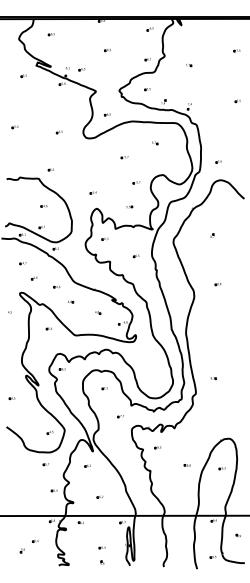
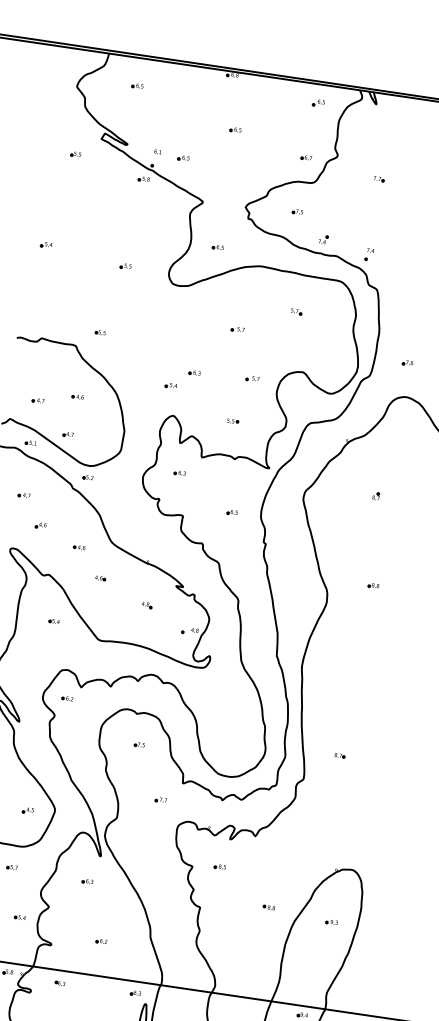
part: (104, 183) -> (193, 371), added
part: (22, 211) -> (36, 400), added

